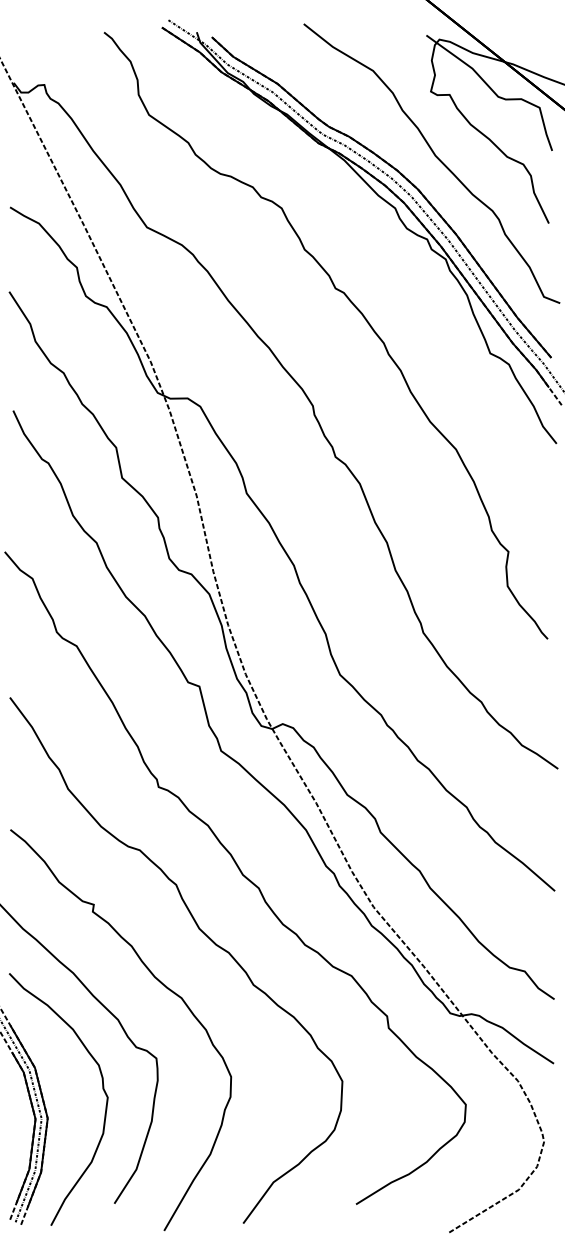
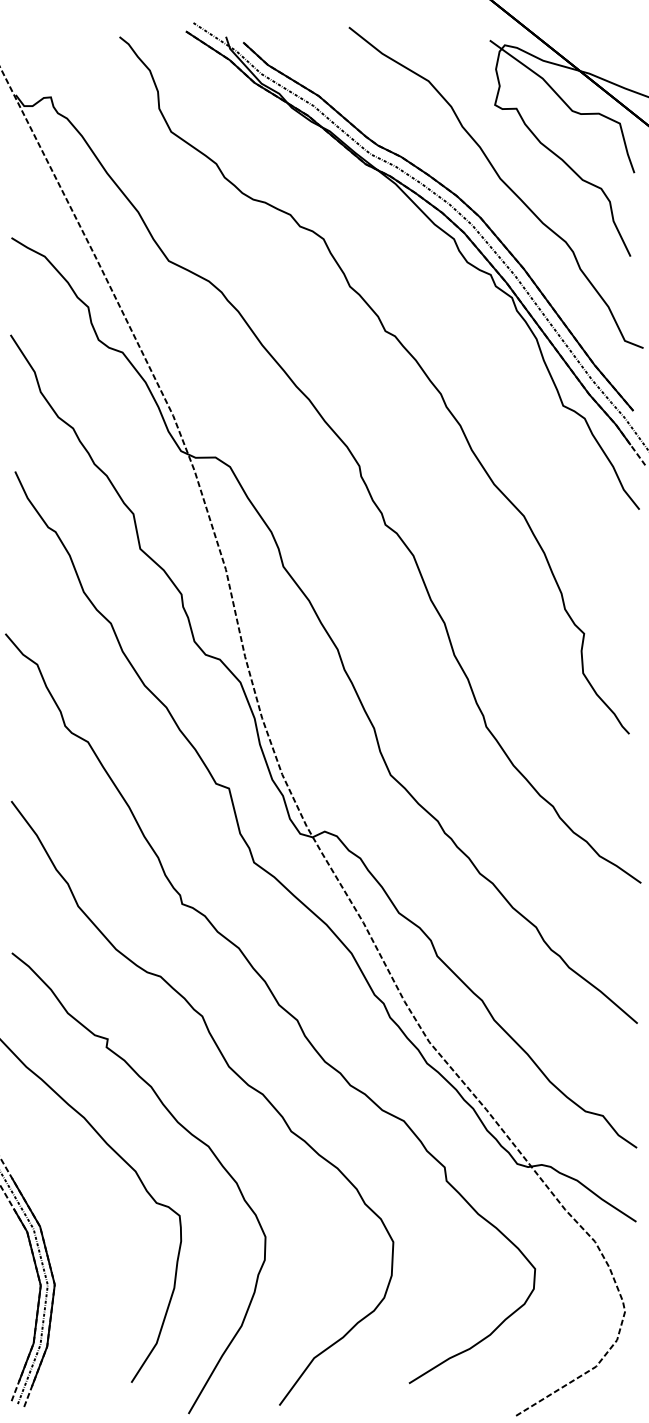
part: (102, 1088) -> (117, 1250), removed

